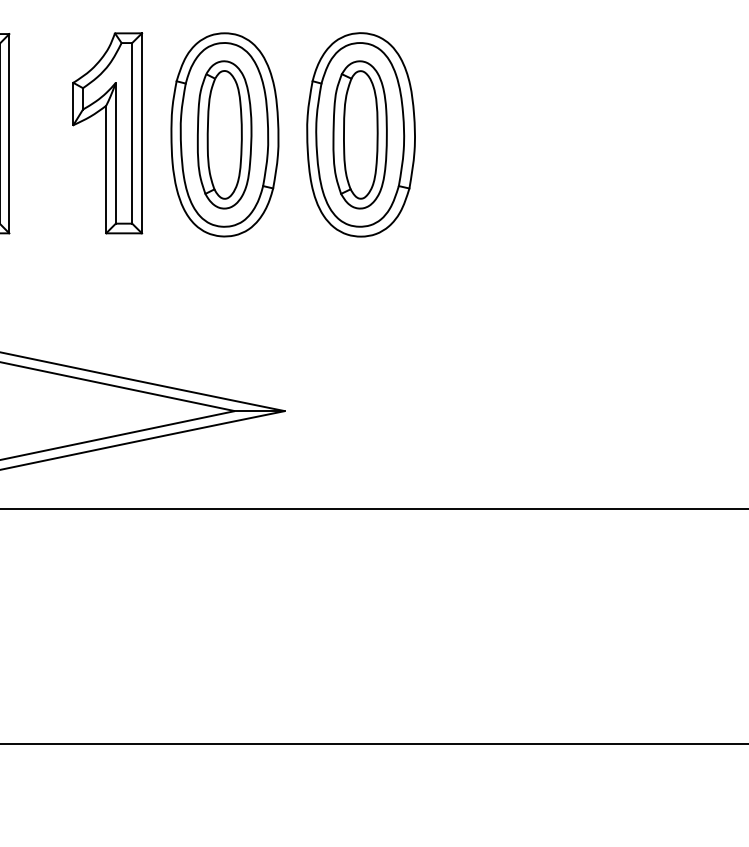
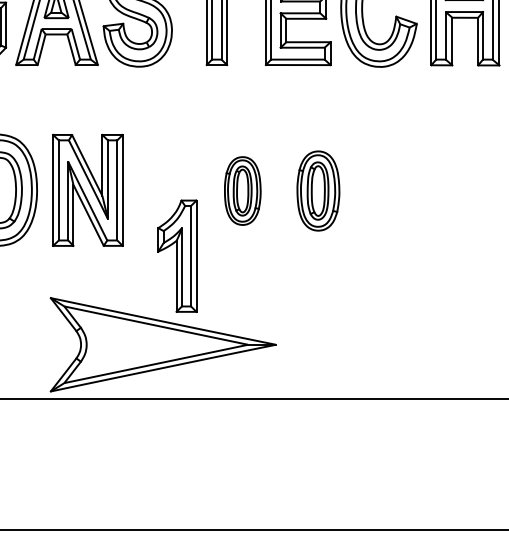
part: (107, 132) -> (177, 255), moved
part: (224, 133) -> (242, 190), size x0.6
part: (361, 133) -> (318, 190), size x0.7

